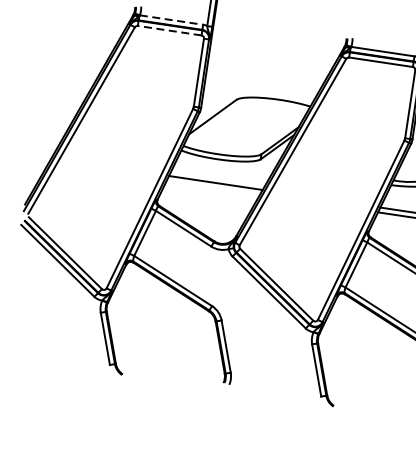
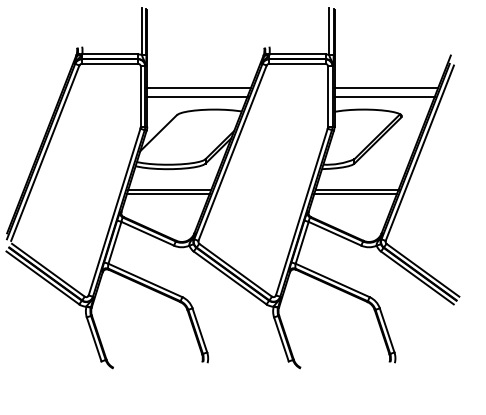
line: (171, 20) -> (110, 54), dashed -> solid
line: (169, 30) -> (109, 63), dashed -> solid
line: (266, 72) -> (199, 87), added
line: (262, 82) -> (197, 96), added
line: (212, 187) -> (167, 194), added

